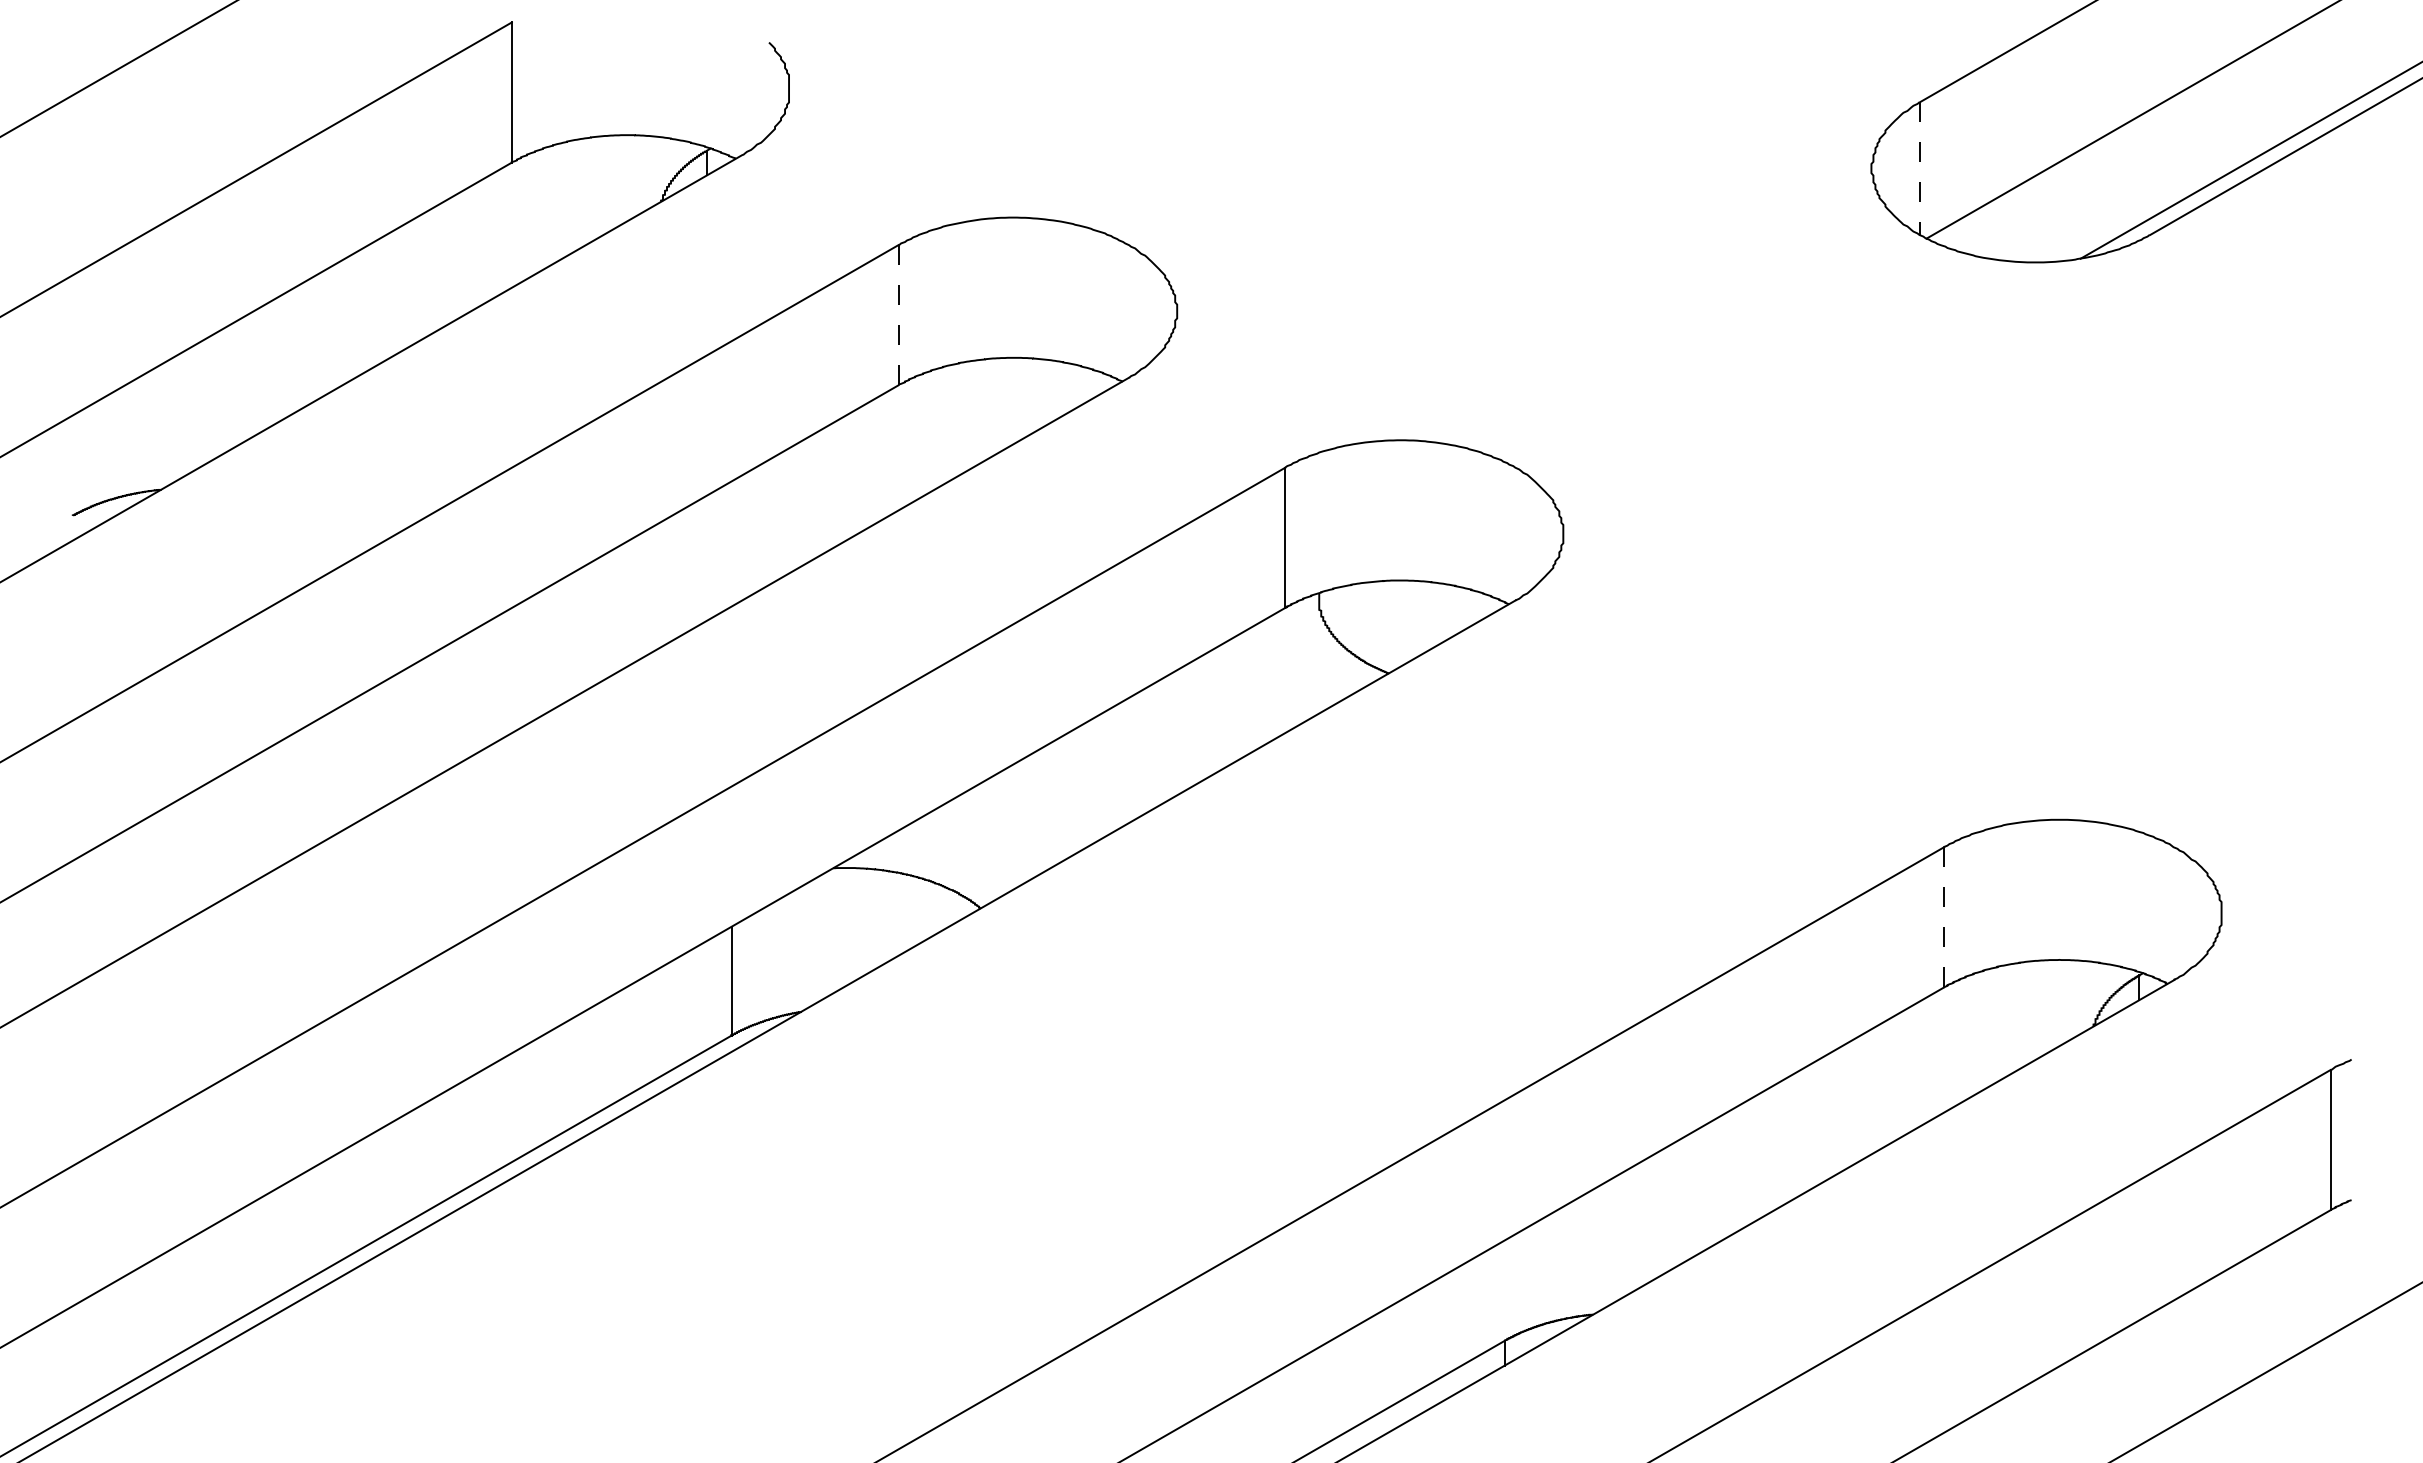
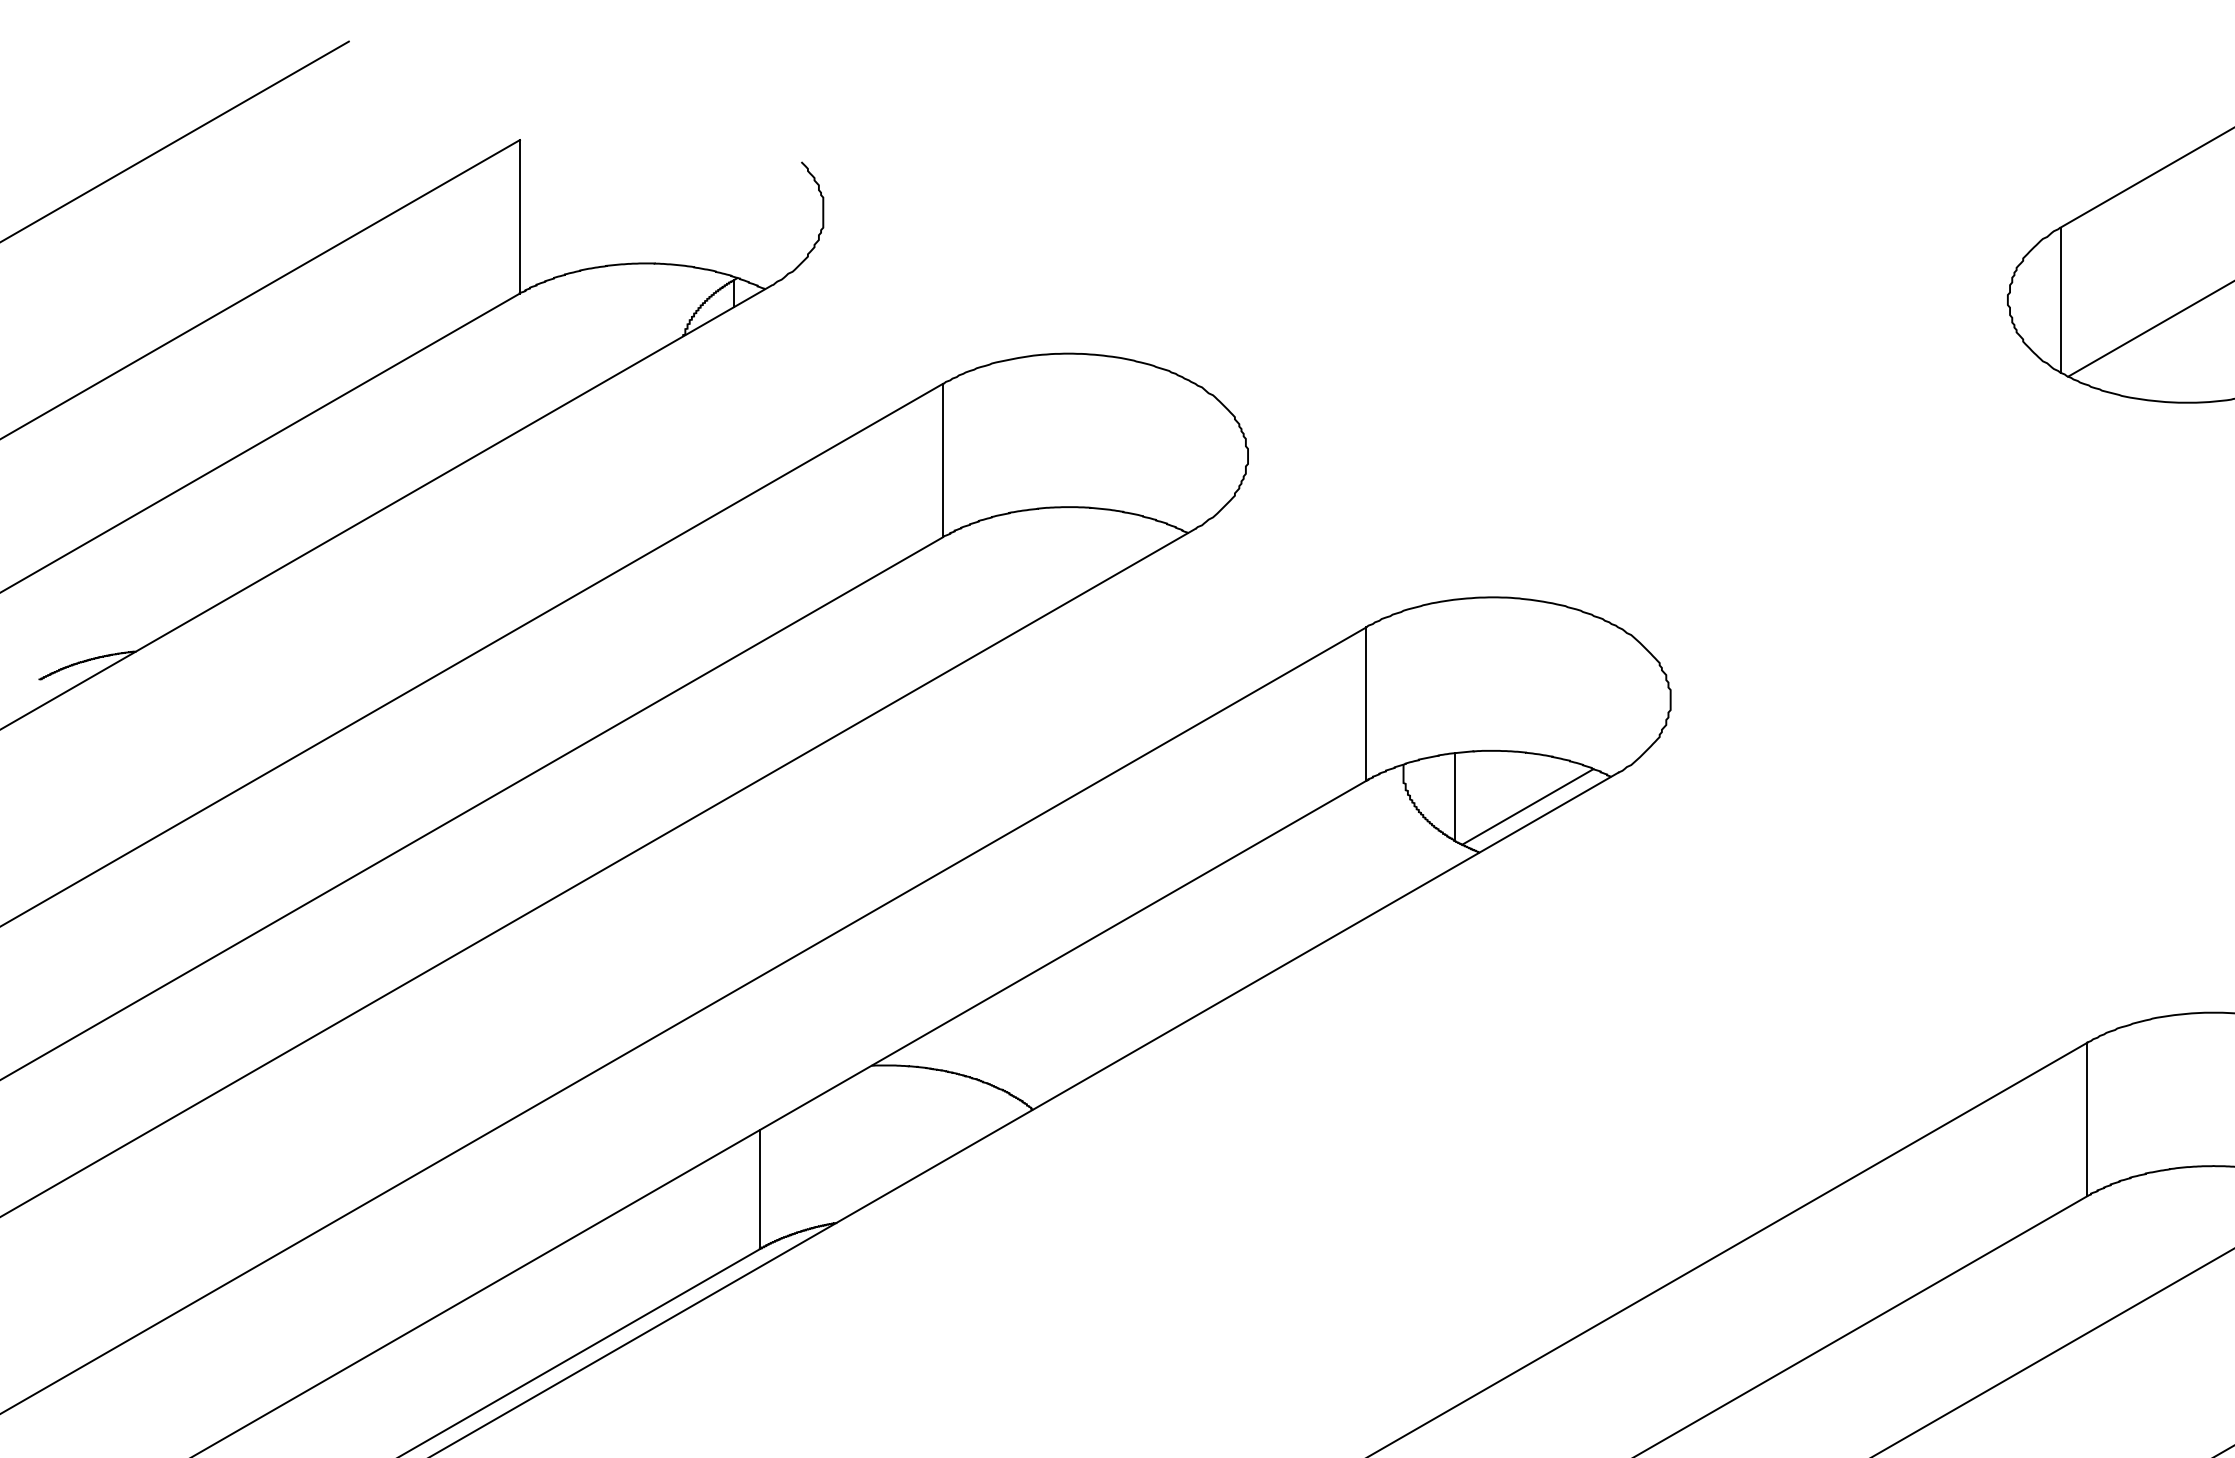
line: (1919, 169) -> (2060, 301), dashed -> solid
line: (898, 315) -> (943, 460), dashed -> solid
line: (1366, 622) -> (1455, 796), added
line: (1432, 631) -> (1527, 806), added
line: (1944, 917) -> (2087, 1119), dashed -> solid

